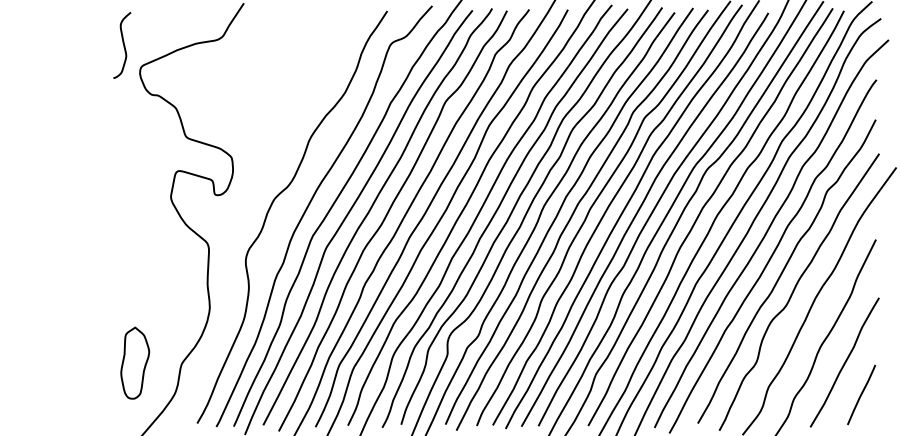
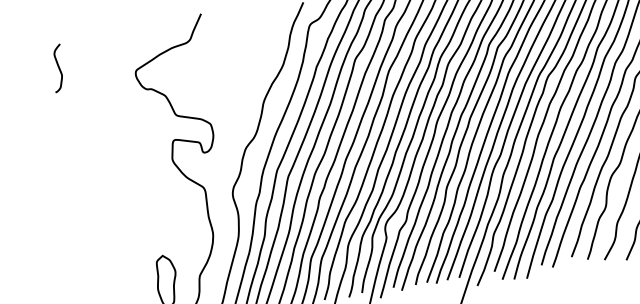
curve: (123, 45) -> (58, 68), moved

